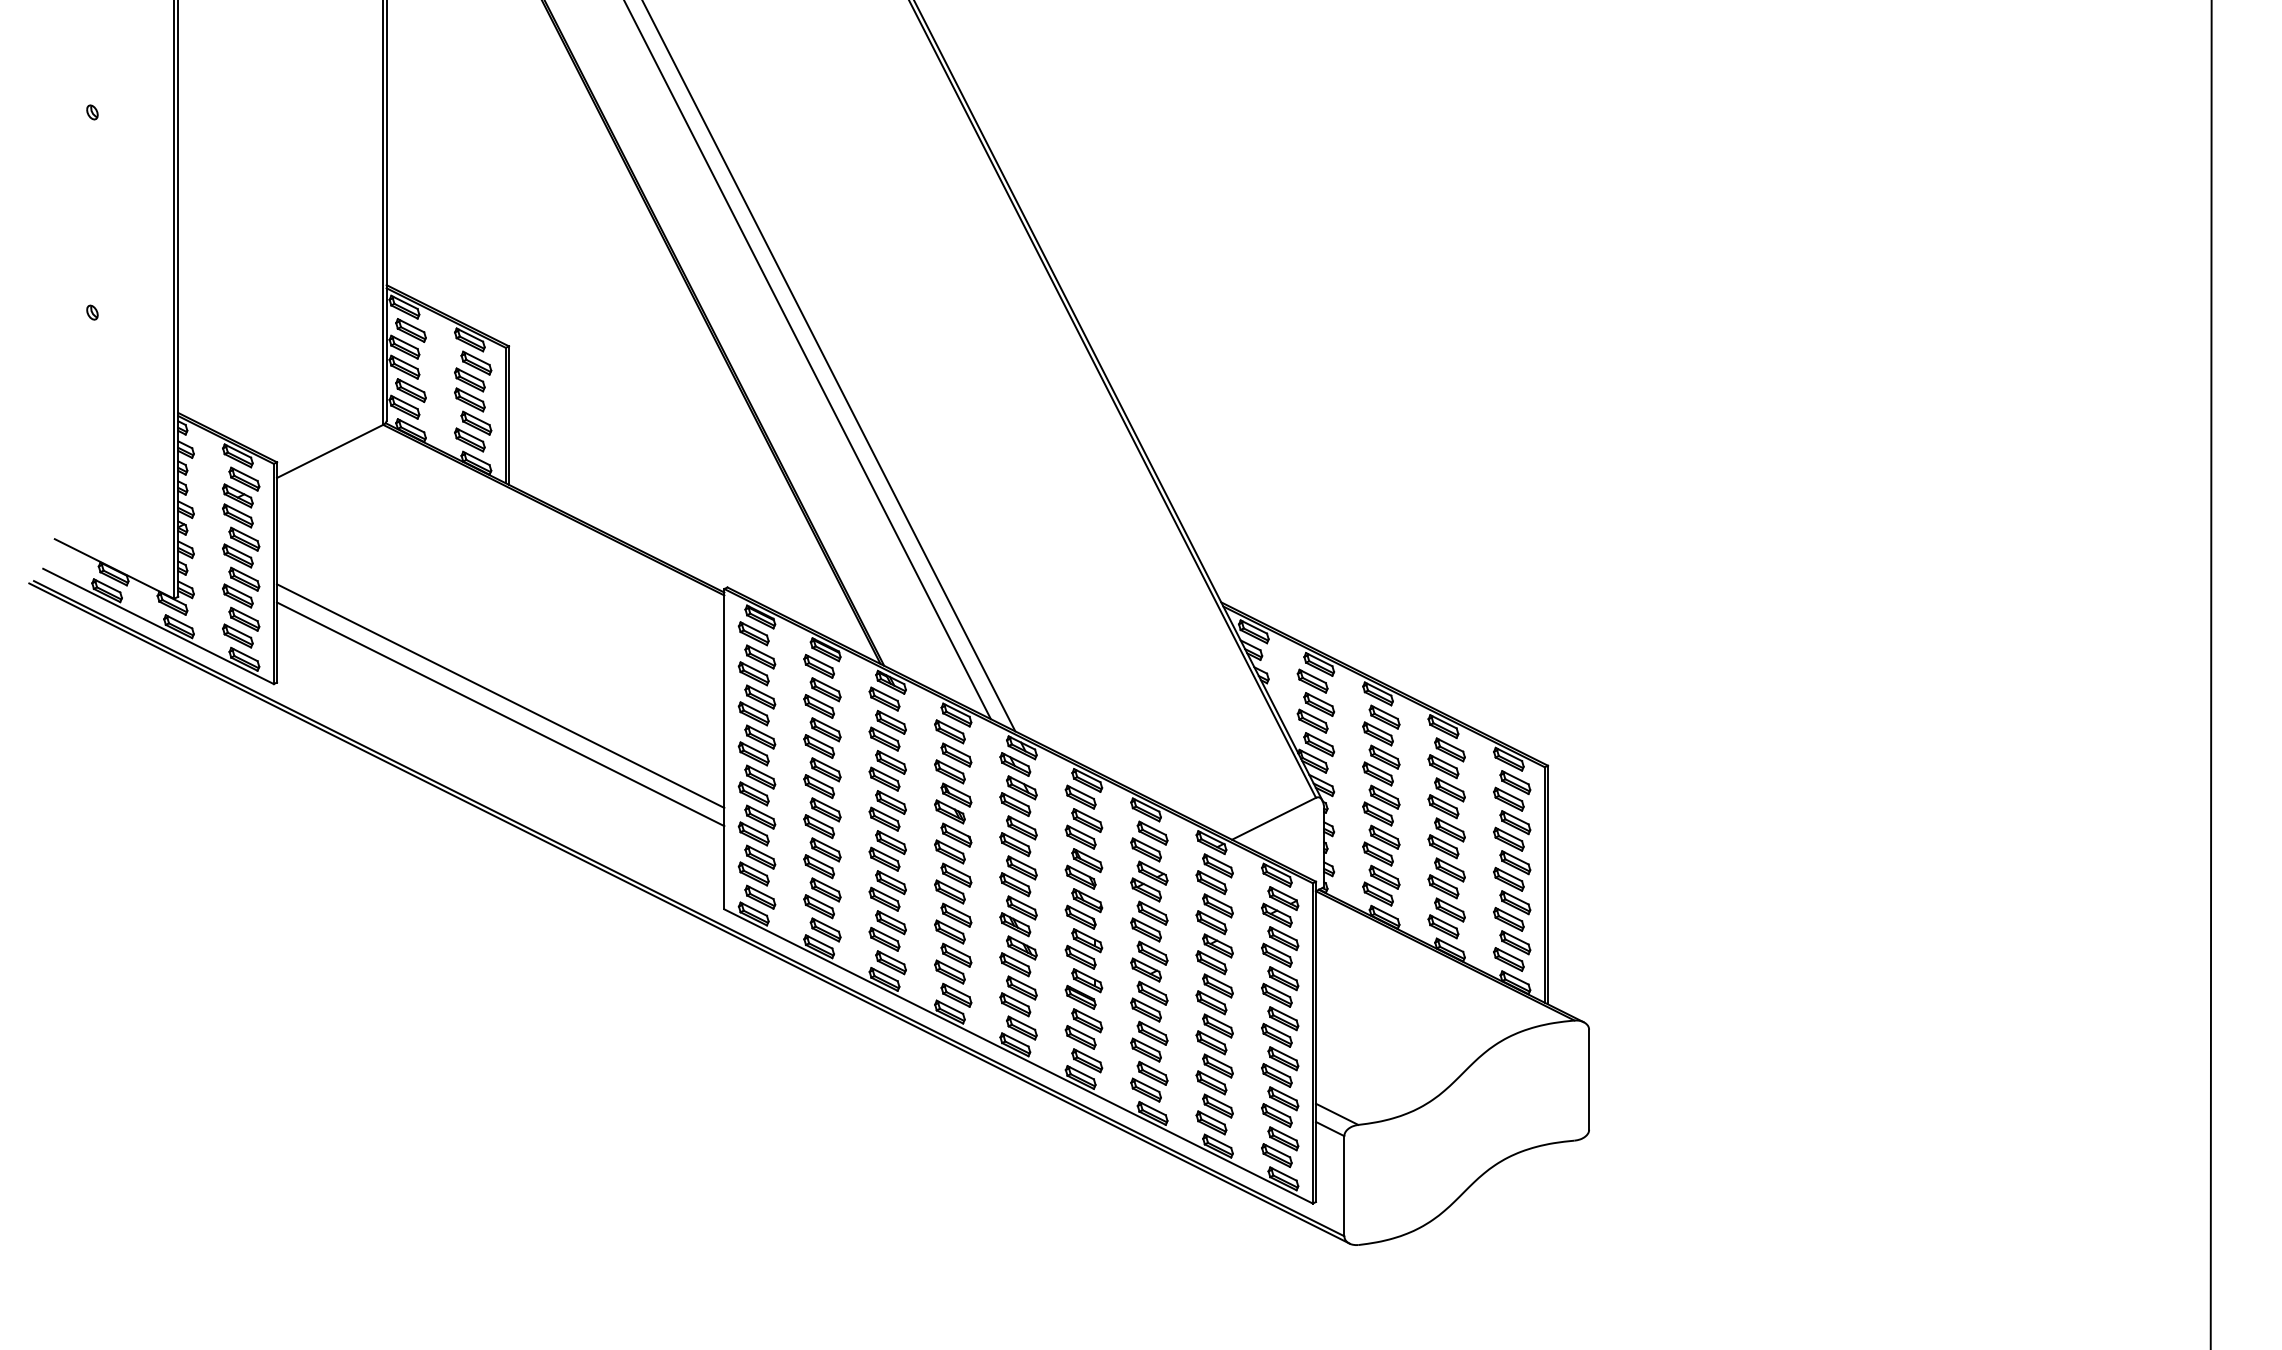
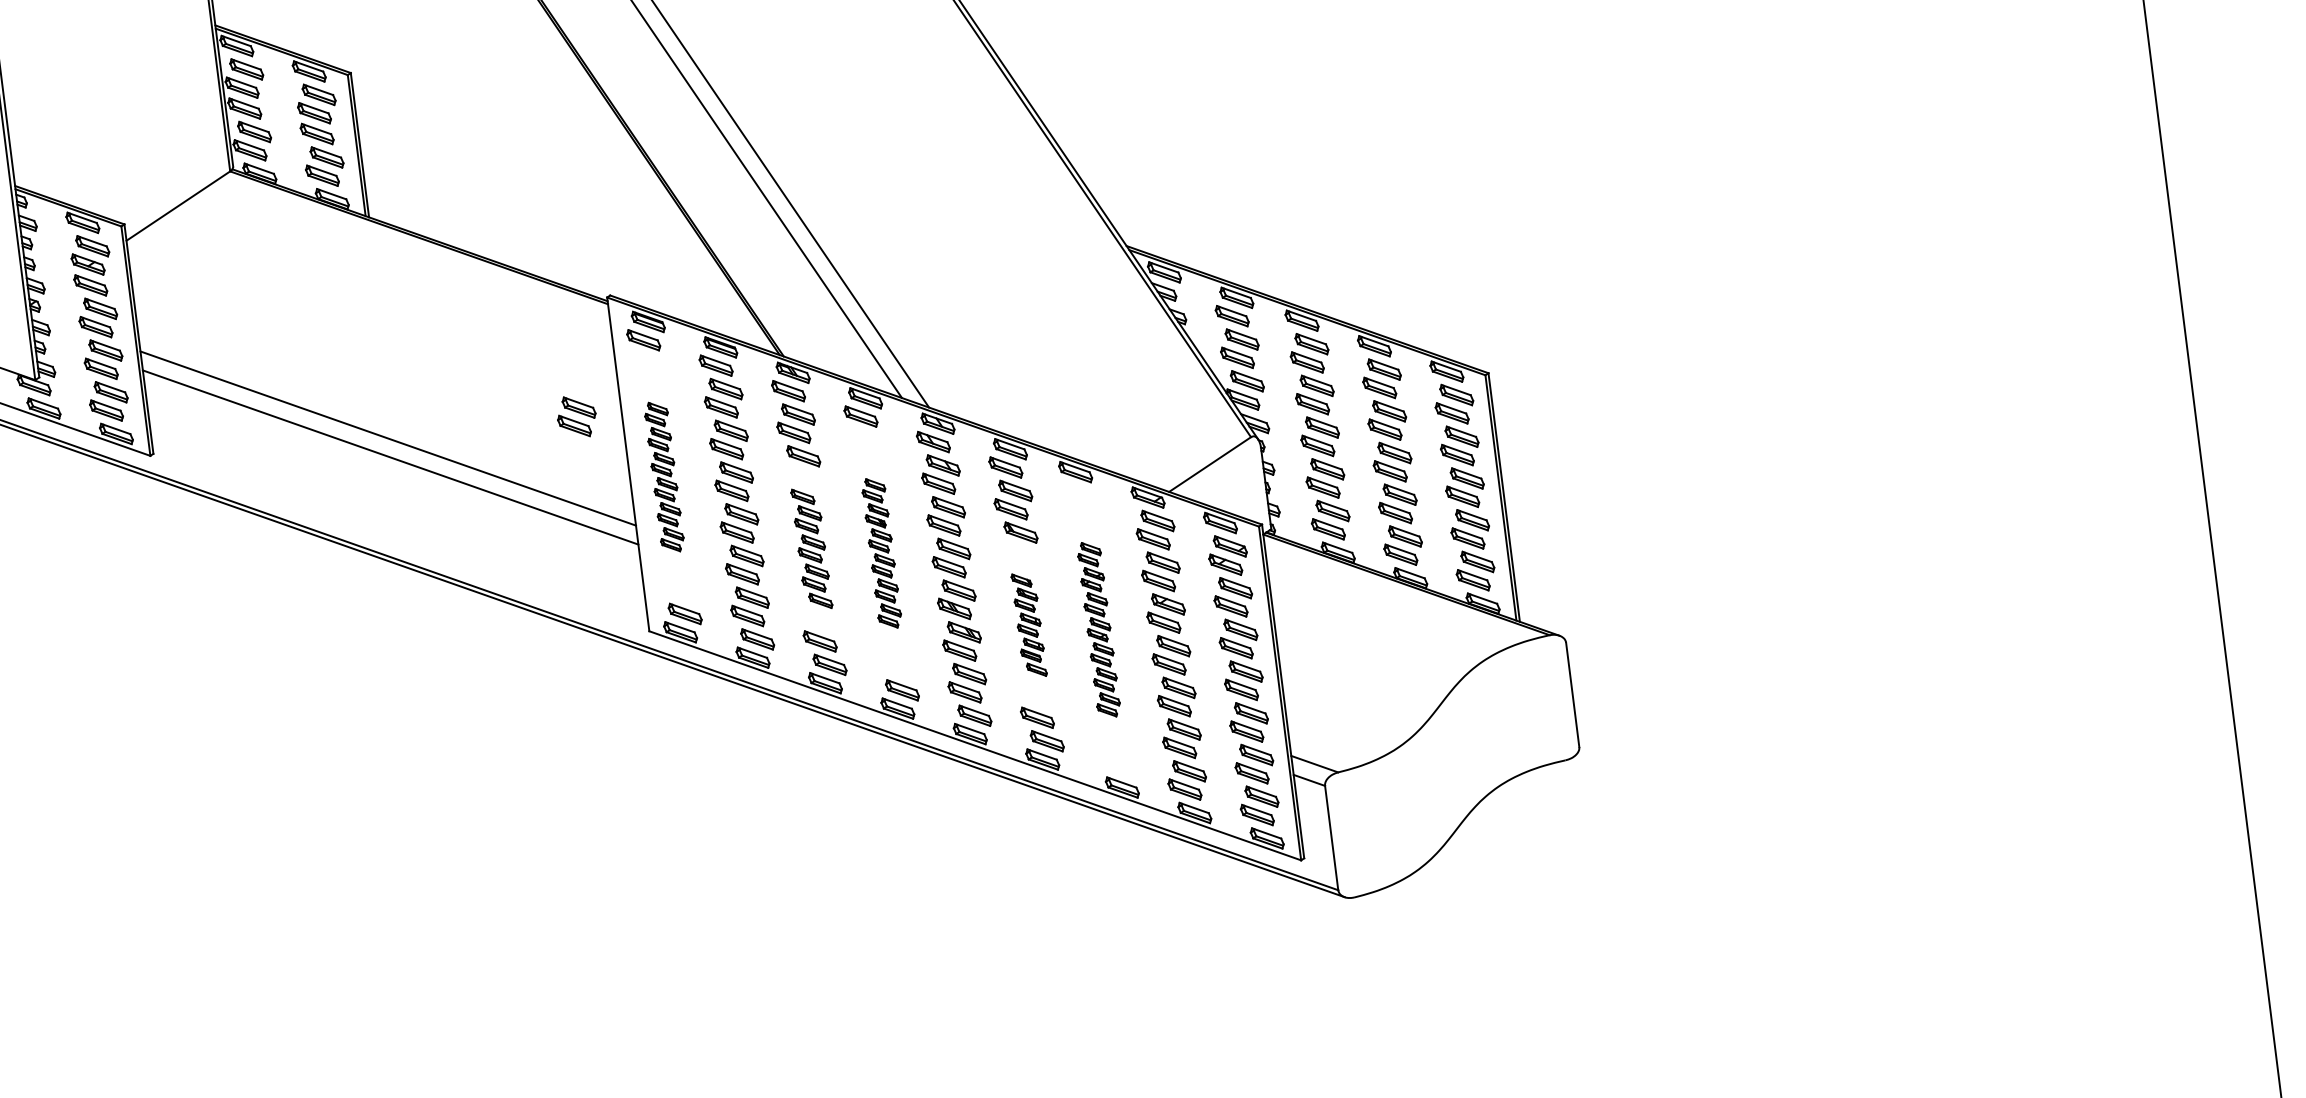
part: (681, 697) -> (576, 416), added
part: (756, 765) -> (663, 477), size x0.6
part: (887, 850) -> (811, 548), size x0.7
part: (953, 863) -> (882, 553), size x0.6
part: (1083, 948) -> (1028, 624), size x0.6
part: (1149, 961) -> (1099, 629), size x0.6

